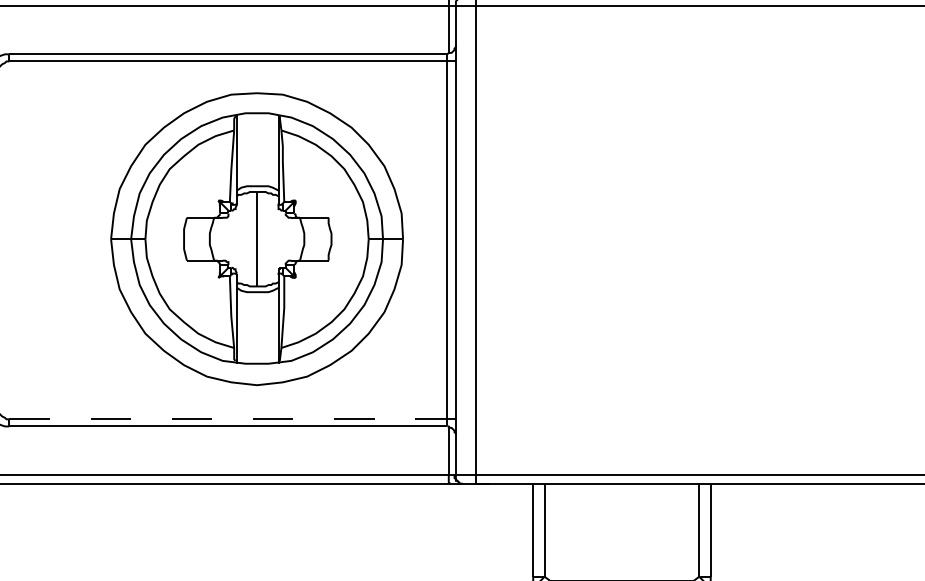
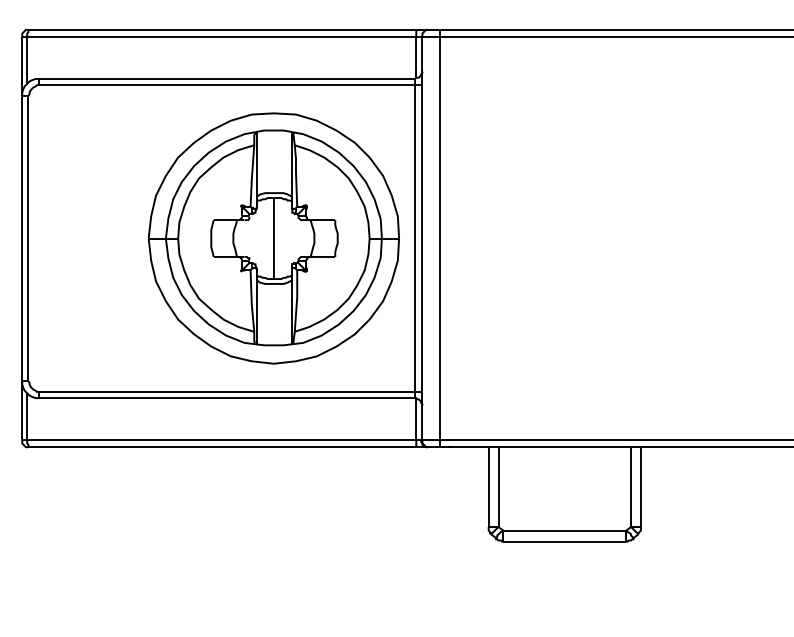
part: (256, 239) -> (273, 238), moved
line: (228, 418) -> (227, 391), dashed -> solid

